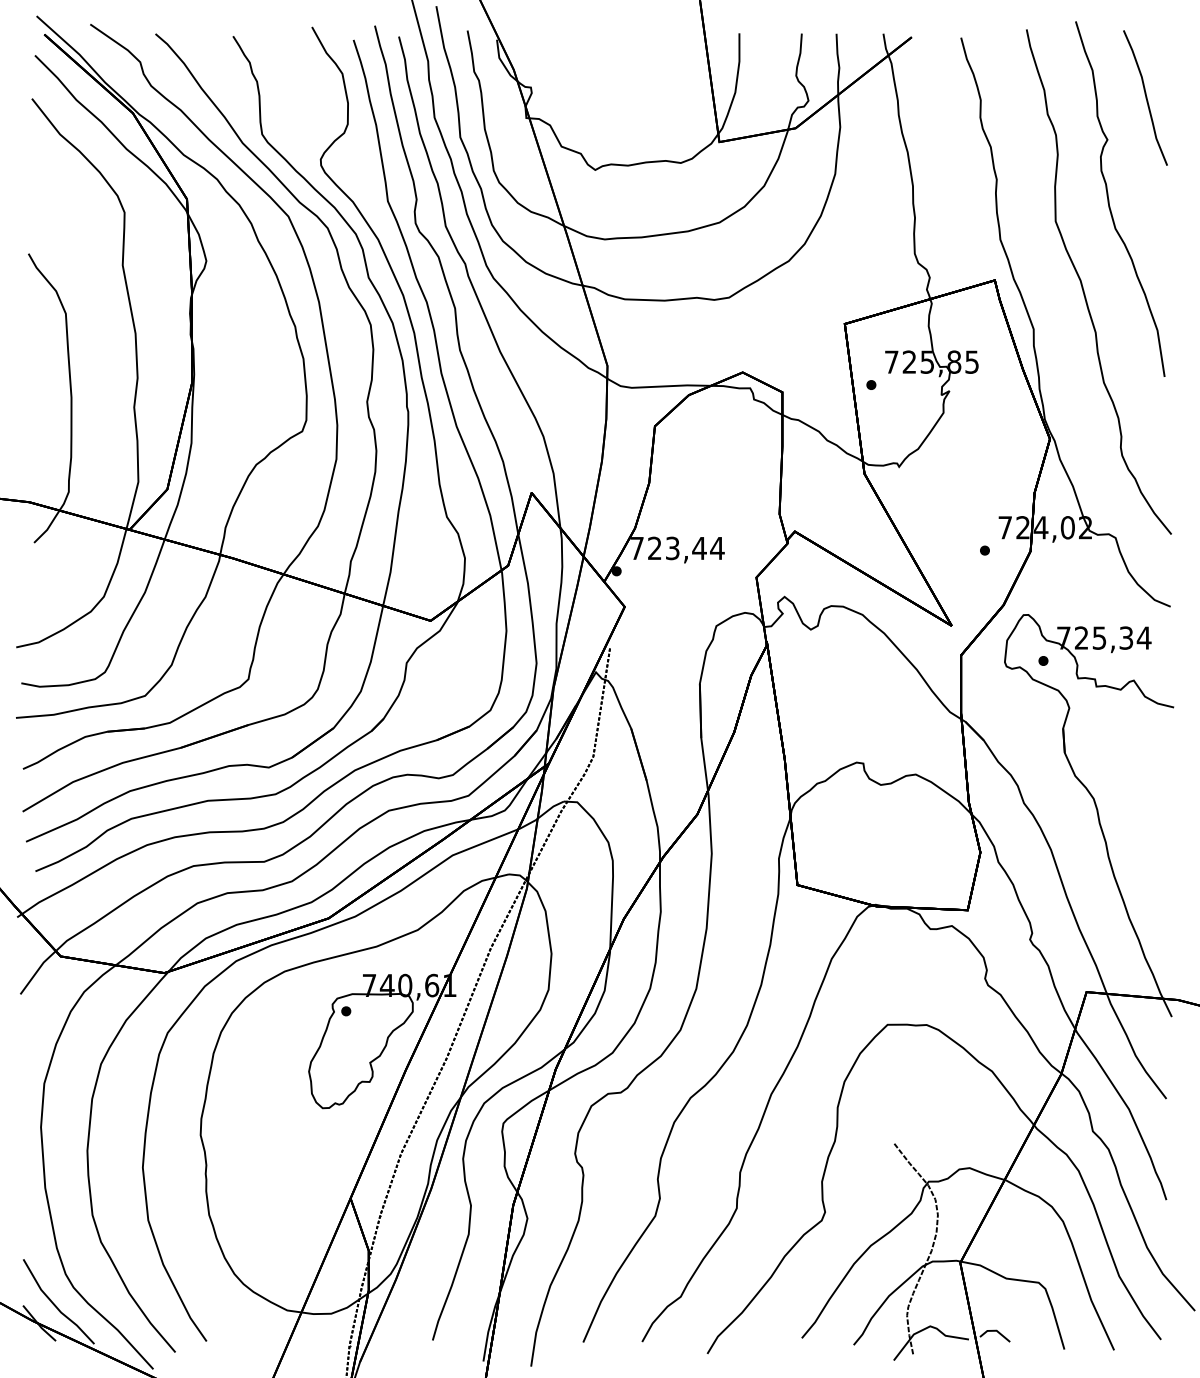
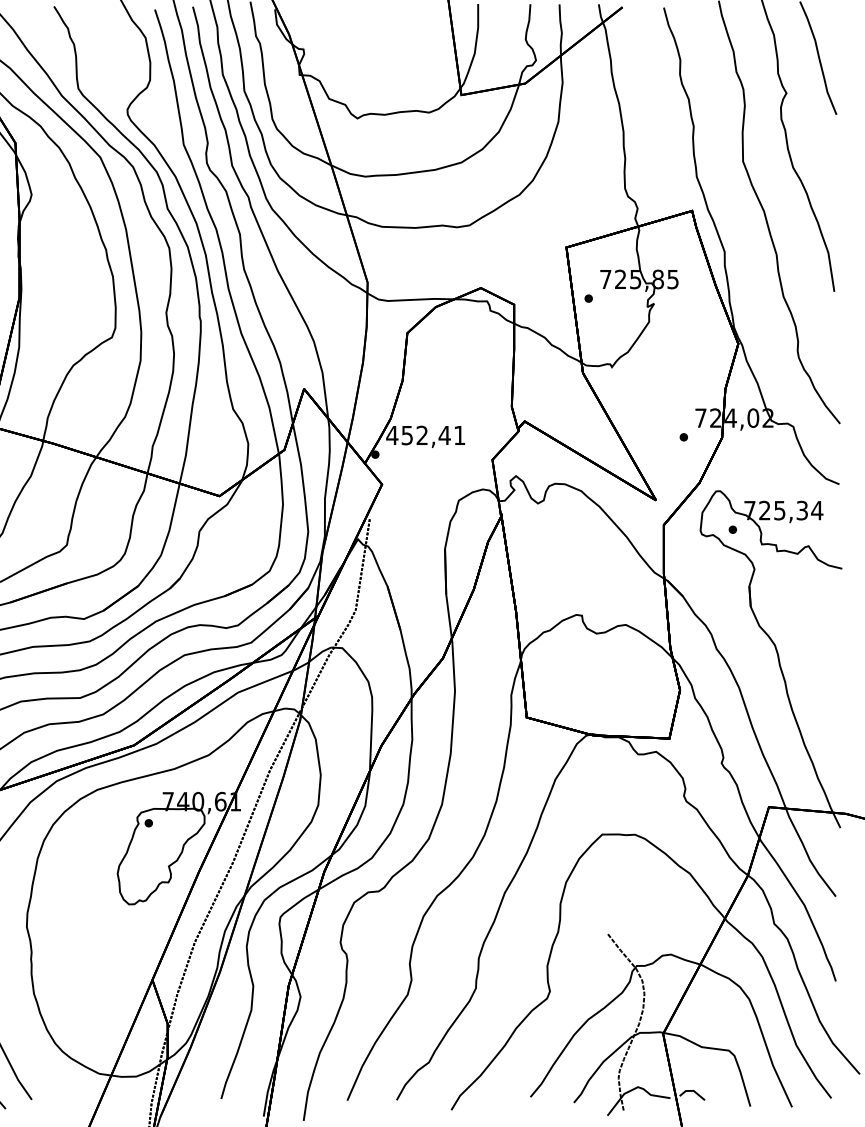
text: (676, 548) -> (425, 435), 723,44 -> 452,41

